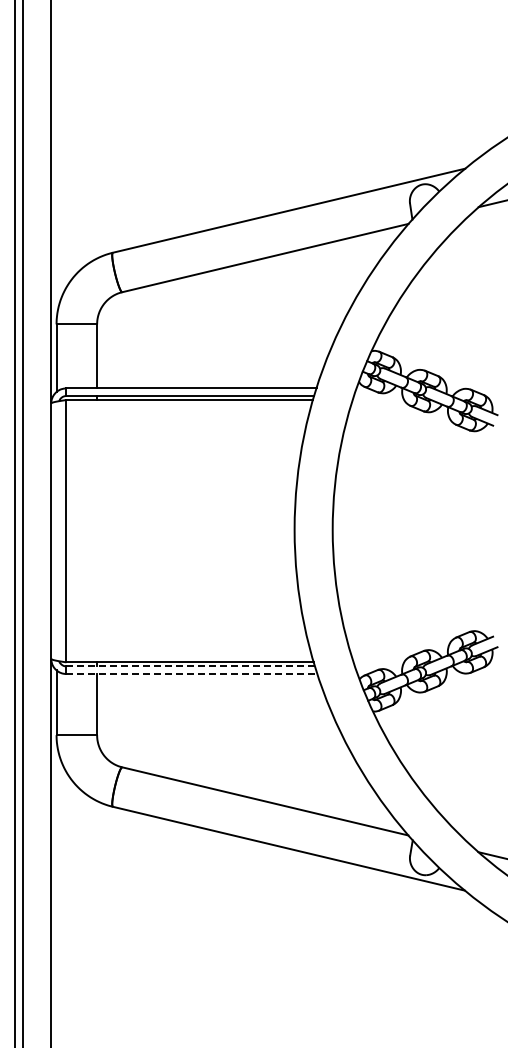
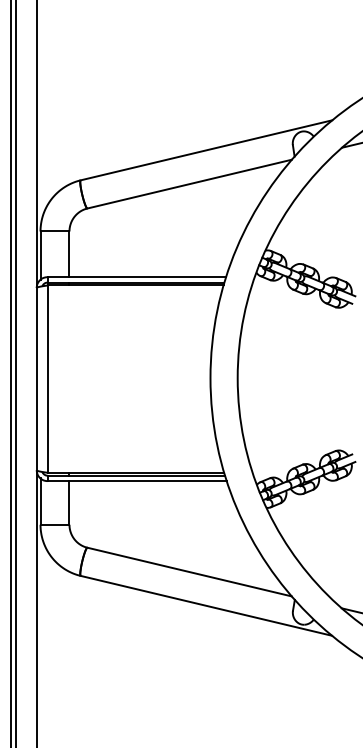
line: (191, 666) -> (136, 475), dashed -> solid
line: (192, 674) -> (137, 481), dashed -> solid

